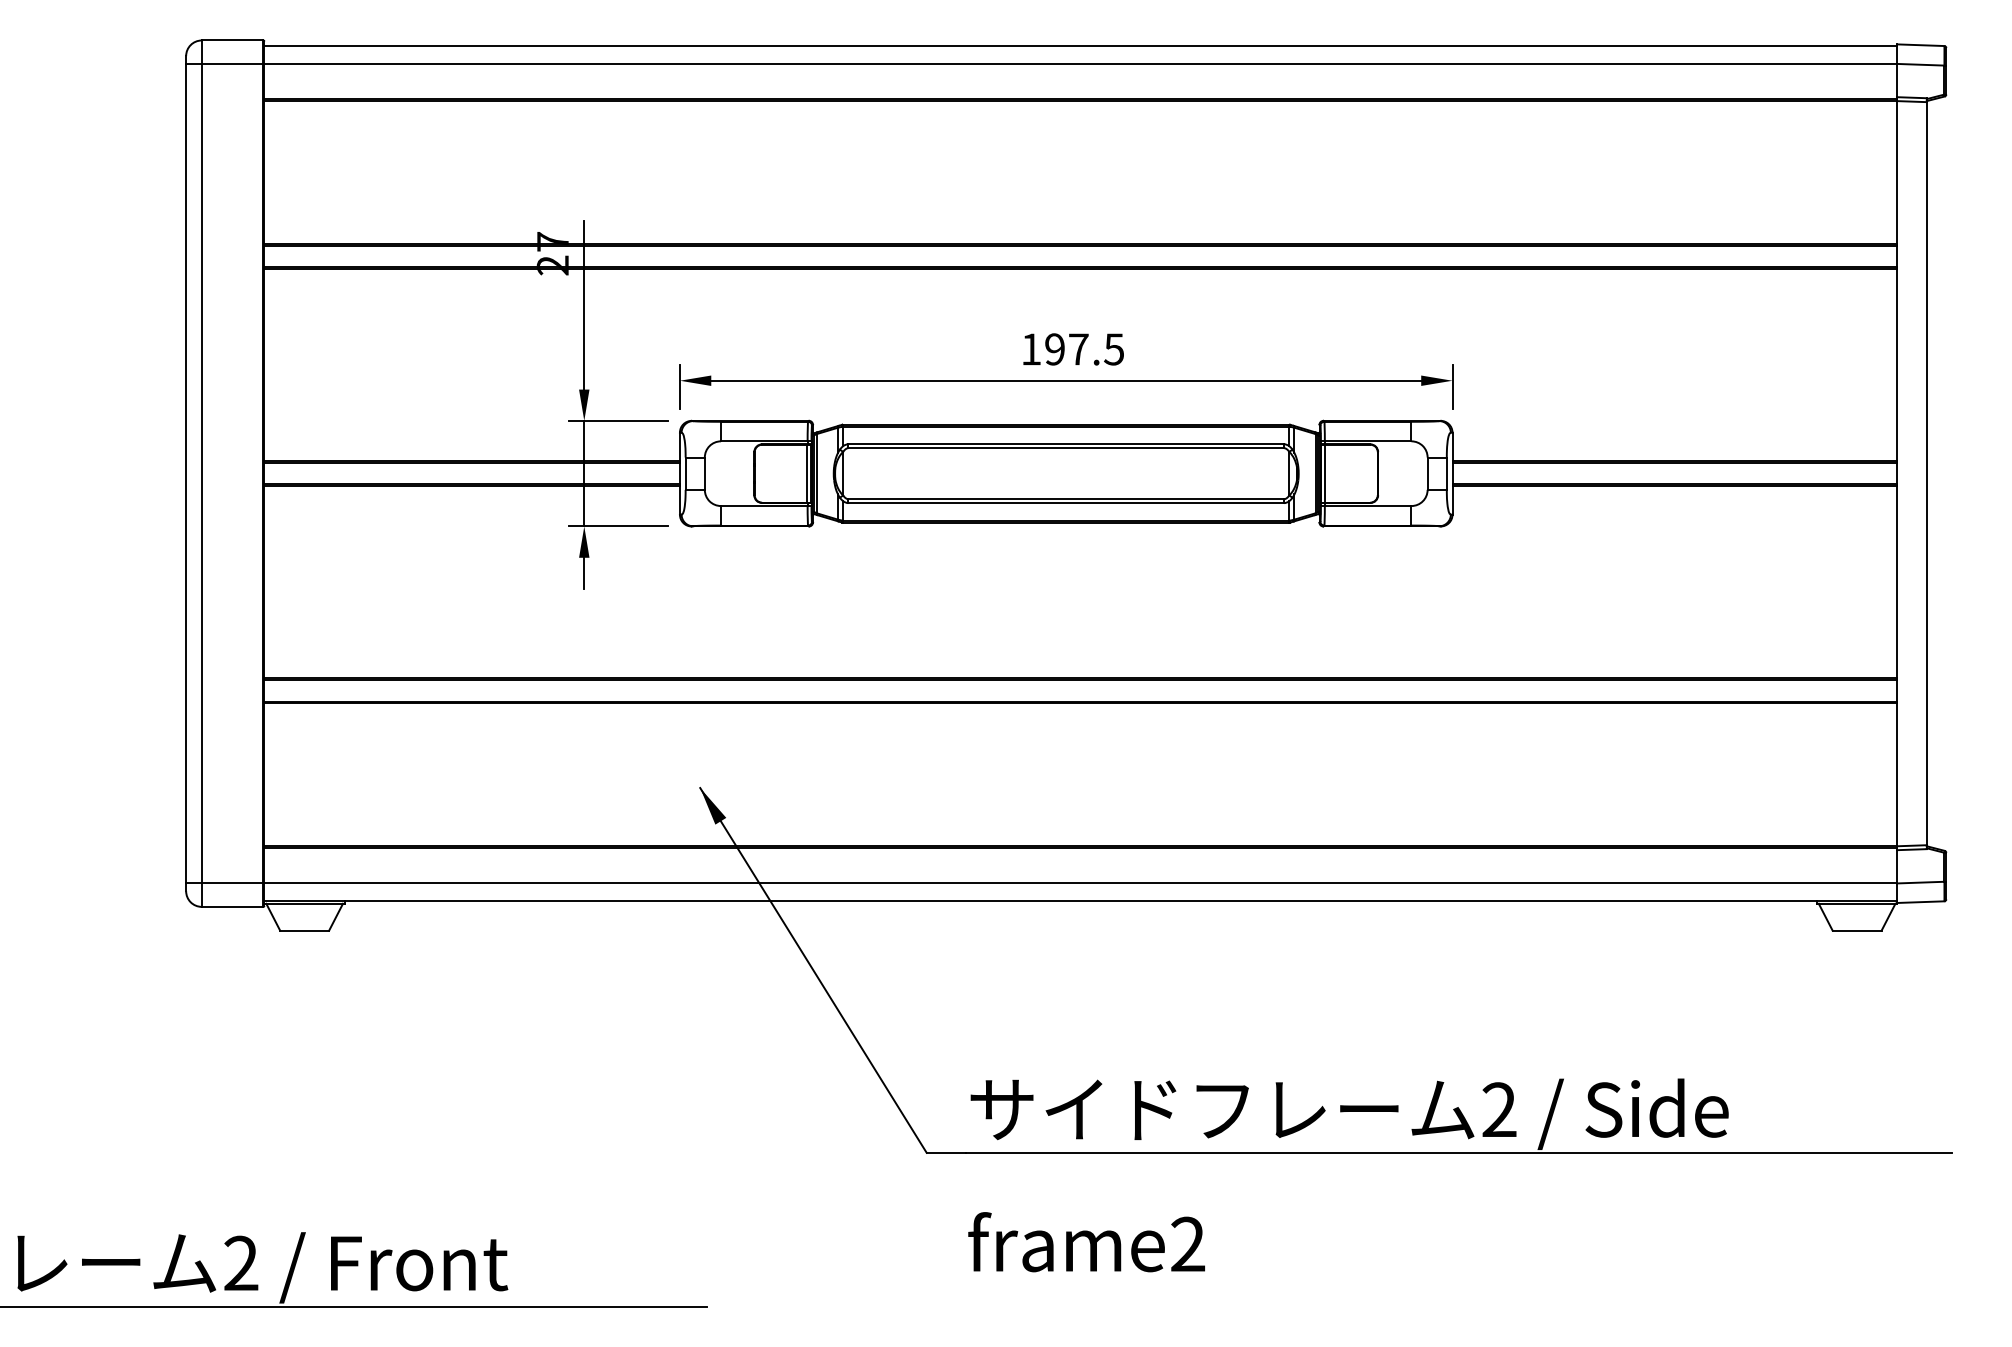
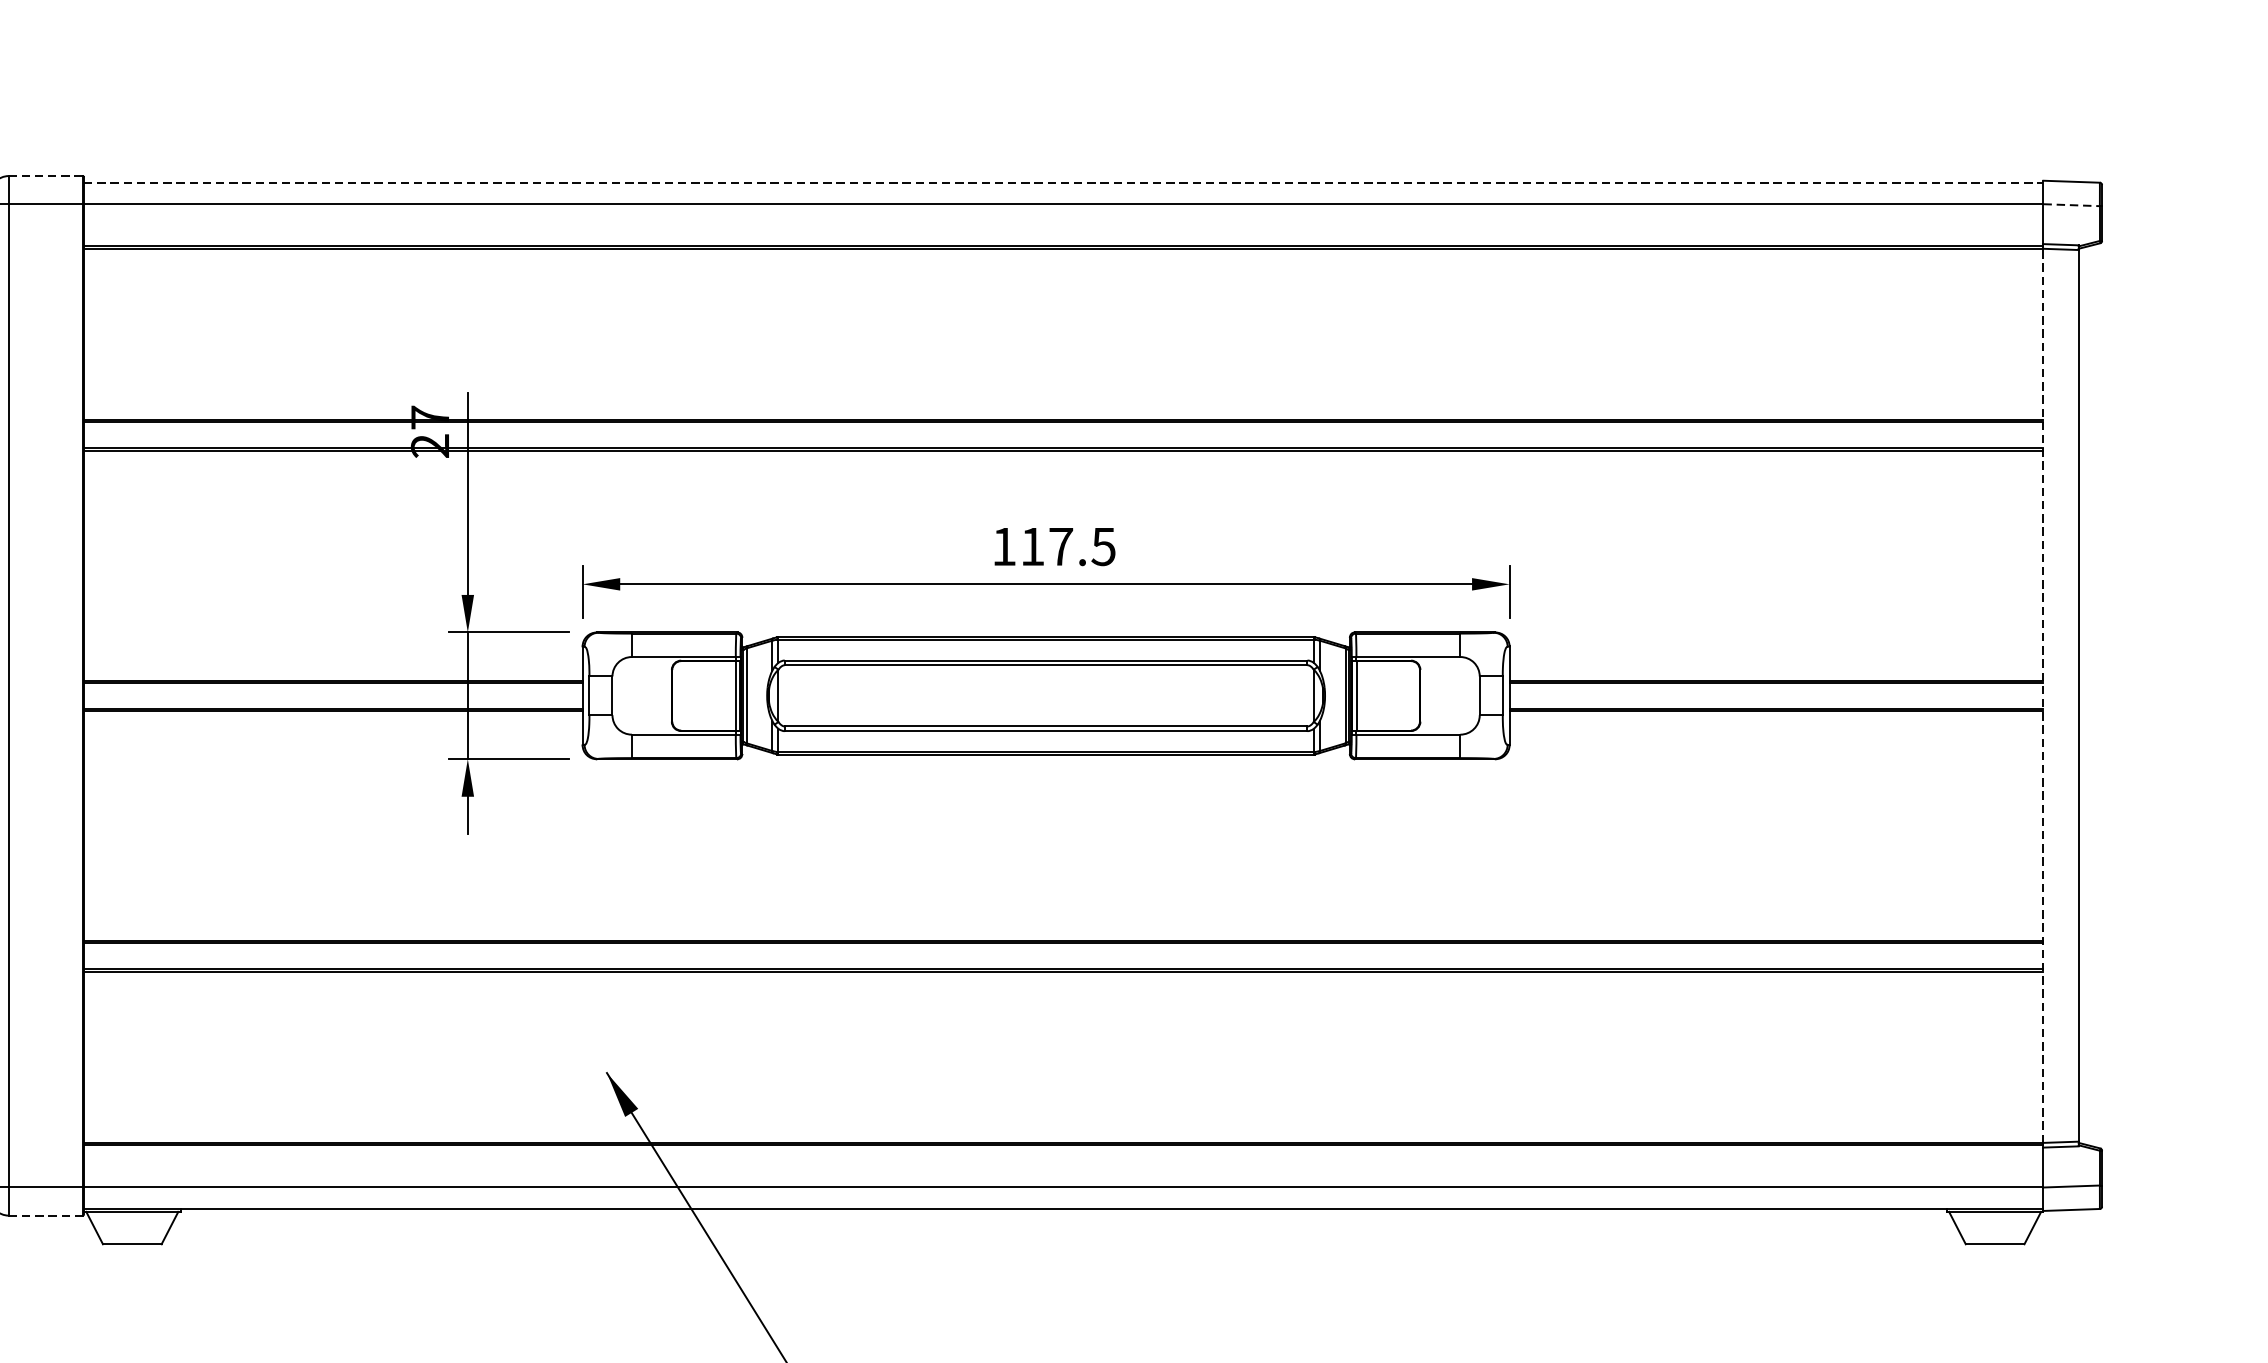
line: (232, 40) -> (45, 176), solid -> dashed
line: (1080, 46) -> (1063, 183), solid -> dashed
line: (1920, 64) -> (2071, 204), solid -> dashed
text: (1054, 349) -> (1032, 546), 197.5 -> 117.5
line: (1897, 473) -> (2043, 695), solid -> dashed
line: (232, 906) -> (45, 1215), solid -> dashed

